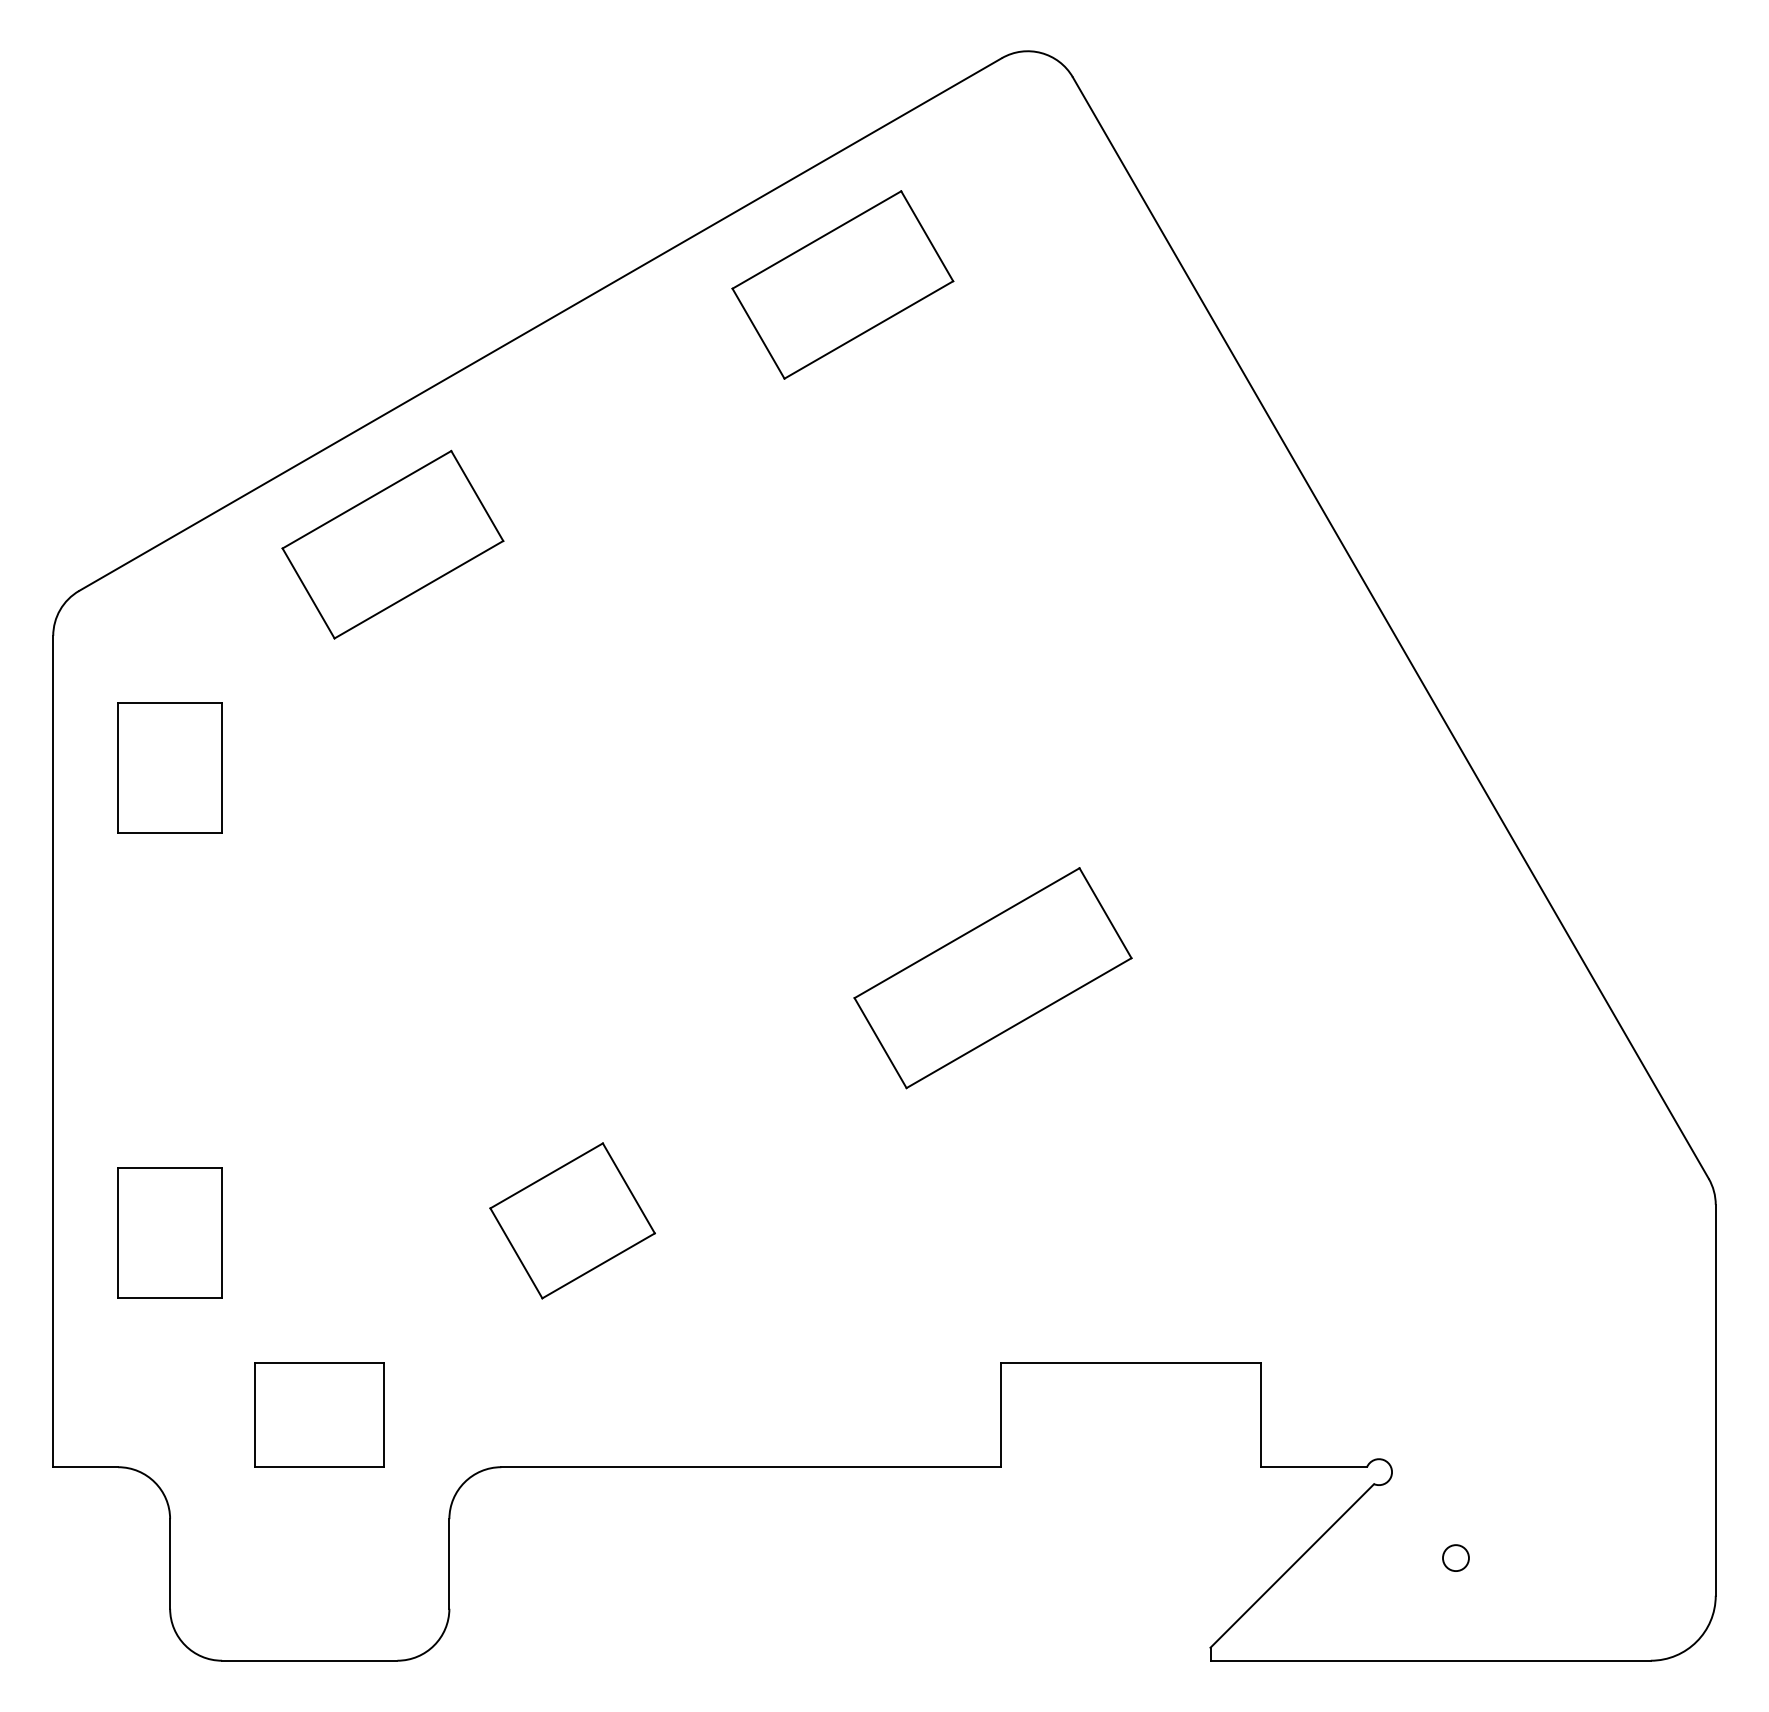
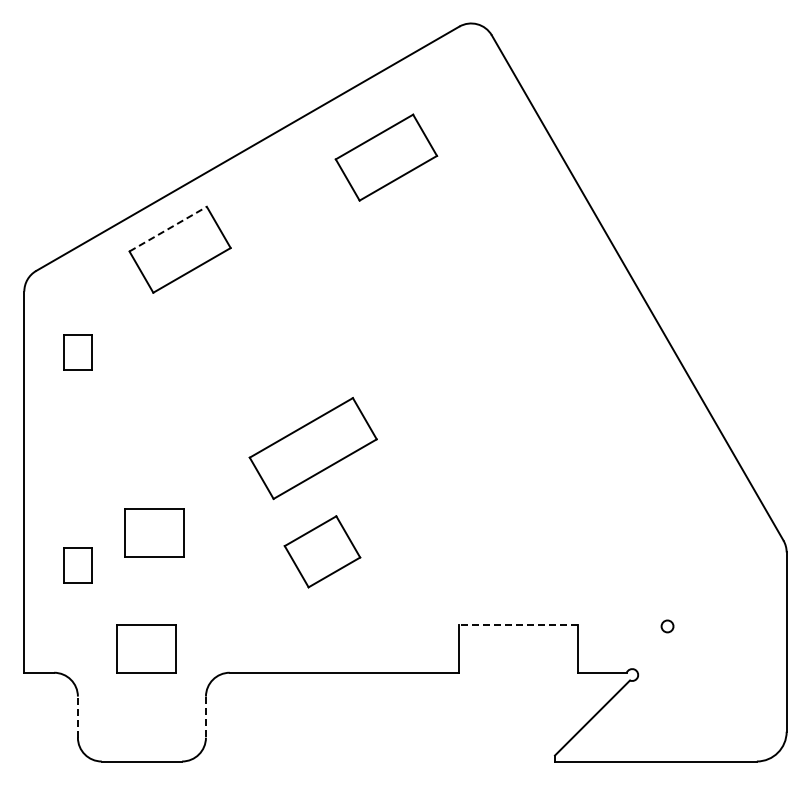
part: (843, 284) -> (386, 157), moved
line: (367, 500) -> (168, 229), solid -> dashed
part: (169, 768) -> (77, 352), size x0.6
part: (991, 978) -> (312, 448), moved
part: (337, 1161) -> (154, 532), added
part: (572, 1220) -> (322, 551), moved
part: (169, 1233) -> (77, 565), size x0.6
line: (1130, 1364) -> (518, 625), solid -> dashed
circle: (1455, 1558) -> (667, 626), moved
line: (169, 1564) -> (77, 717), solid -> dashed
line: (448, 1564) -> (205, 717), solid -> dashed

